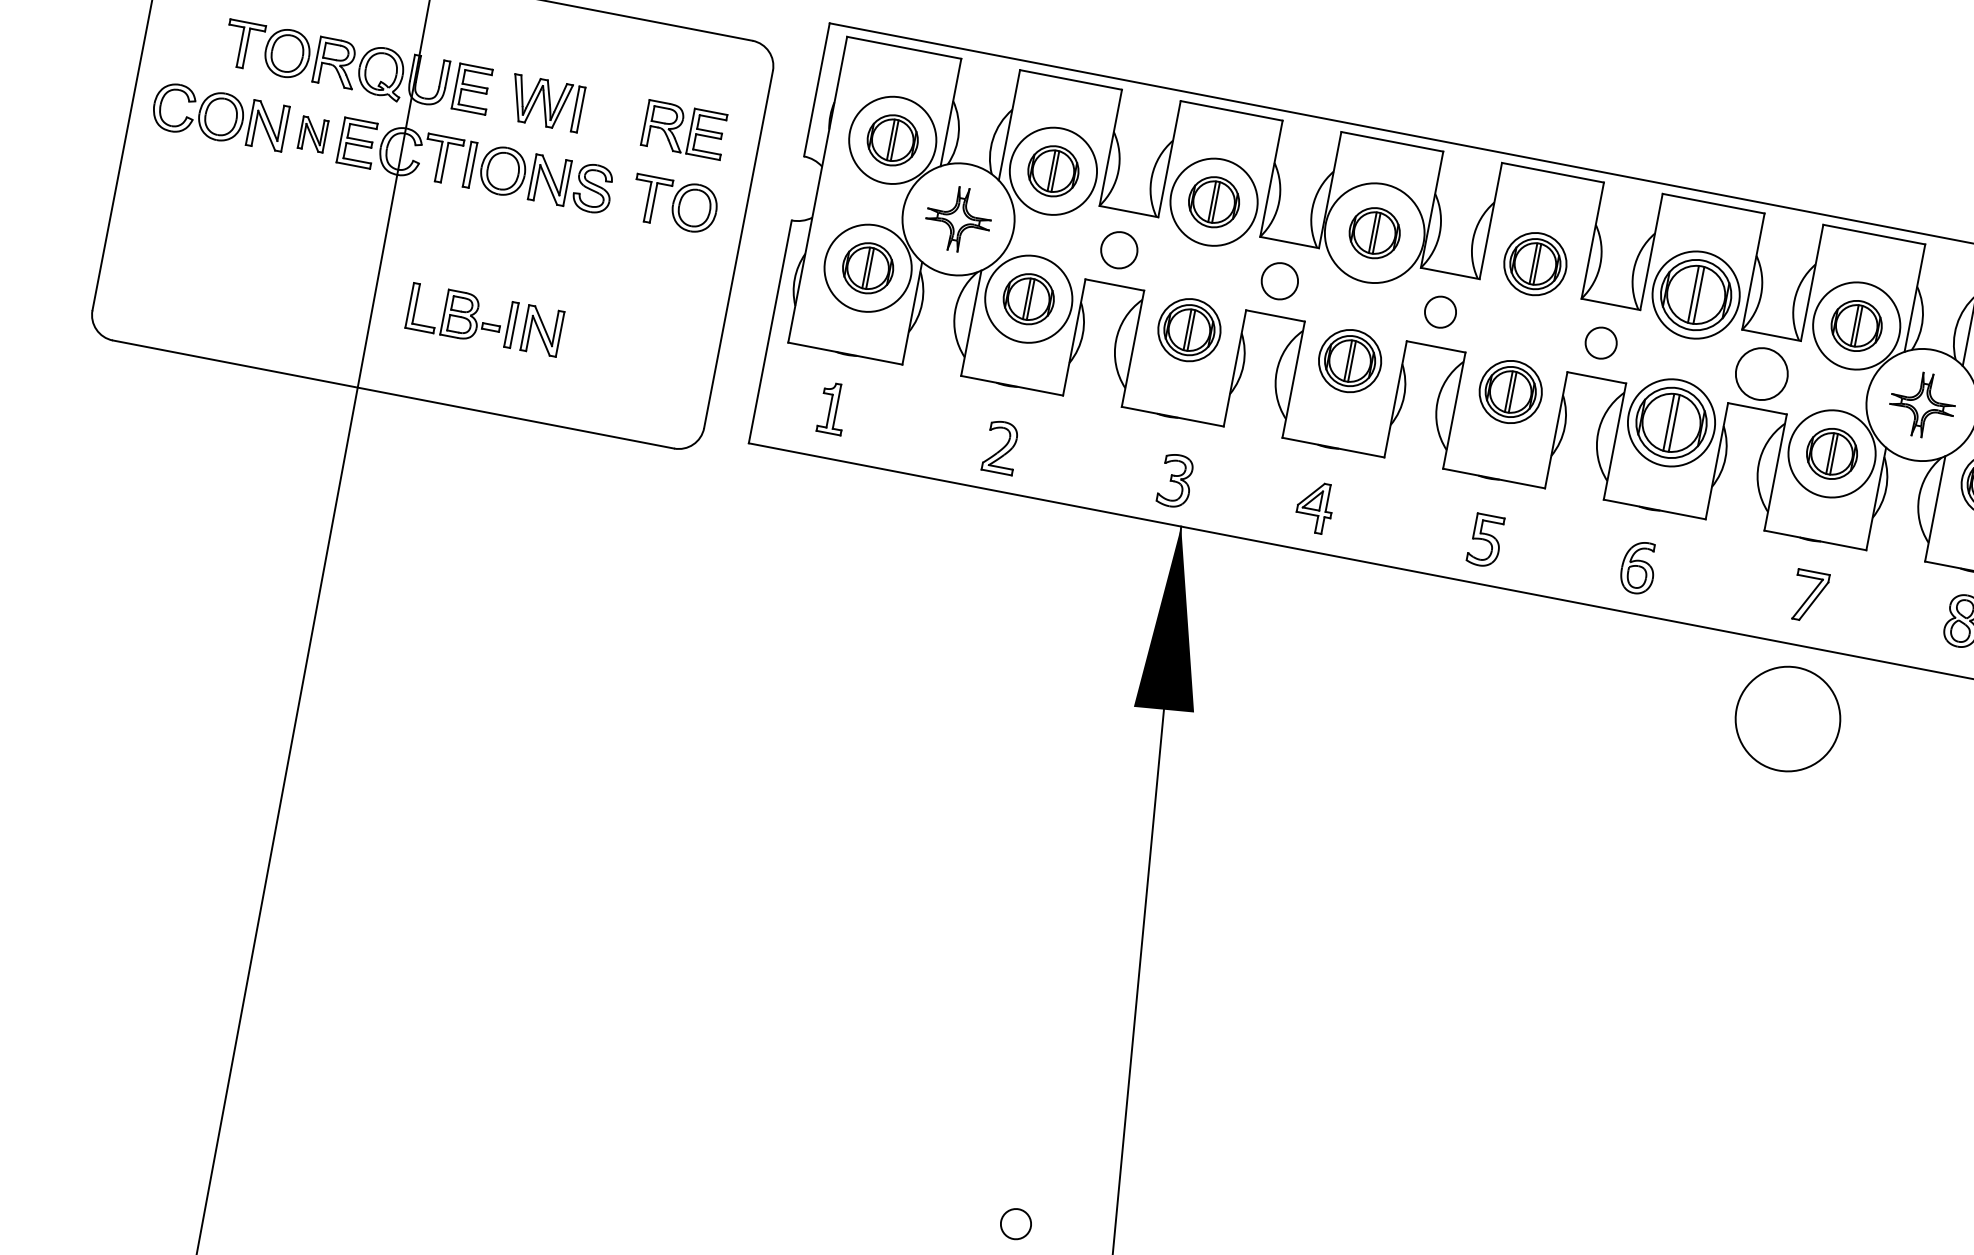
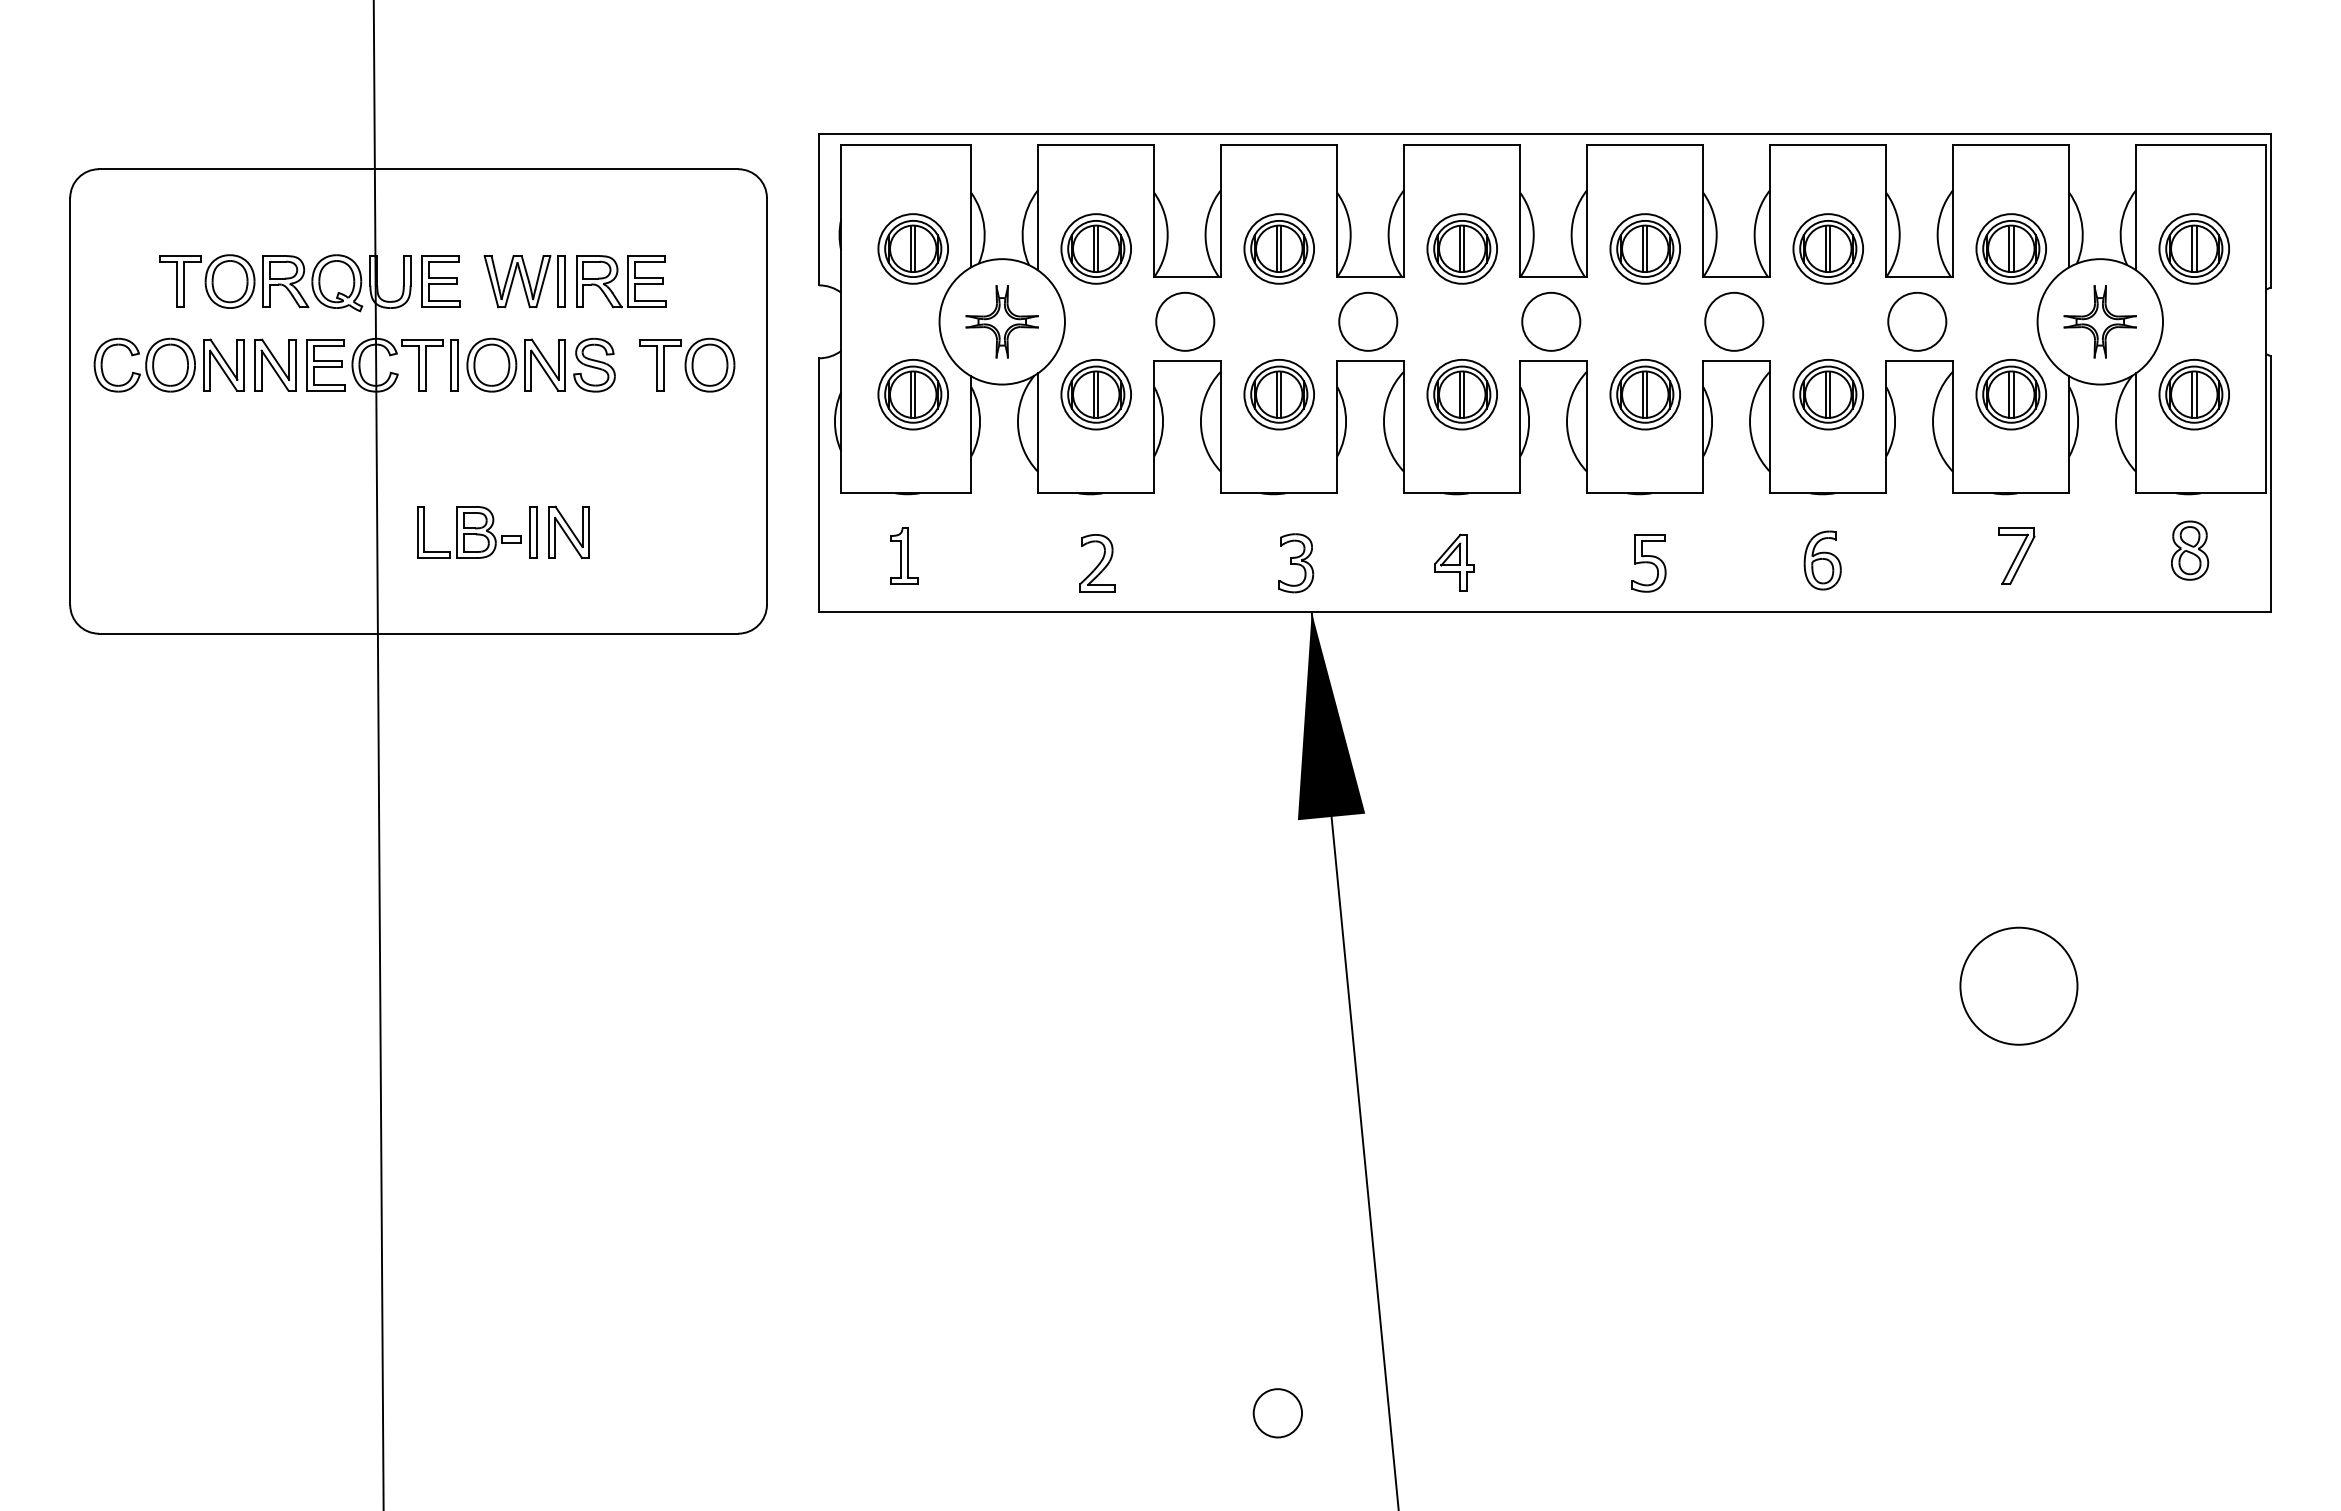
part: (684, 129) -> (621, 281), moved
part: (313, 133) -> (275, 364), size x1.43
circle: (893, 140) -> (913, 248), size x0.71
circle: (1053, 170) -> (1096, 248), size x0.71
circle: (1214, 201) -> (1279, 248), size x0.71
circle: (1375, 232) -> (1462, 248), size x0.62
circle: (1119, 250) -> (1185, 321), size x1.43
circle: (868, 268) -> (913, 394), size x0.71
circle: (1280, 281) -> (1368, 321), size x1.43
part: (1695, 294) -> (1827, 248), size x0.71
circle: (1029, 299) -> (1096, 394), size x0.71
circle: (1440, 311) -> (1551, 321), size x1.67
circle: (1856, 325) -> (2011, 248), size x0.71
circle: (1601, 342) -> (1734, 321), size x1.67
part: (1670, 422) -> (1827, 394), size x0.71
circle: (1832, 453) -> (2011, 394), size x0.71
circle: (1787, 718) -> (2018, 985), moved
circle: (1015, 1224) -> (1277, 1413), size x1.43

